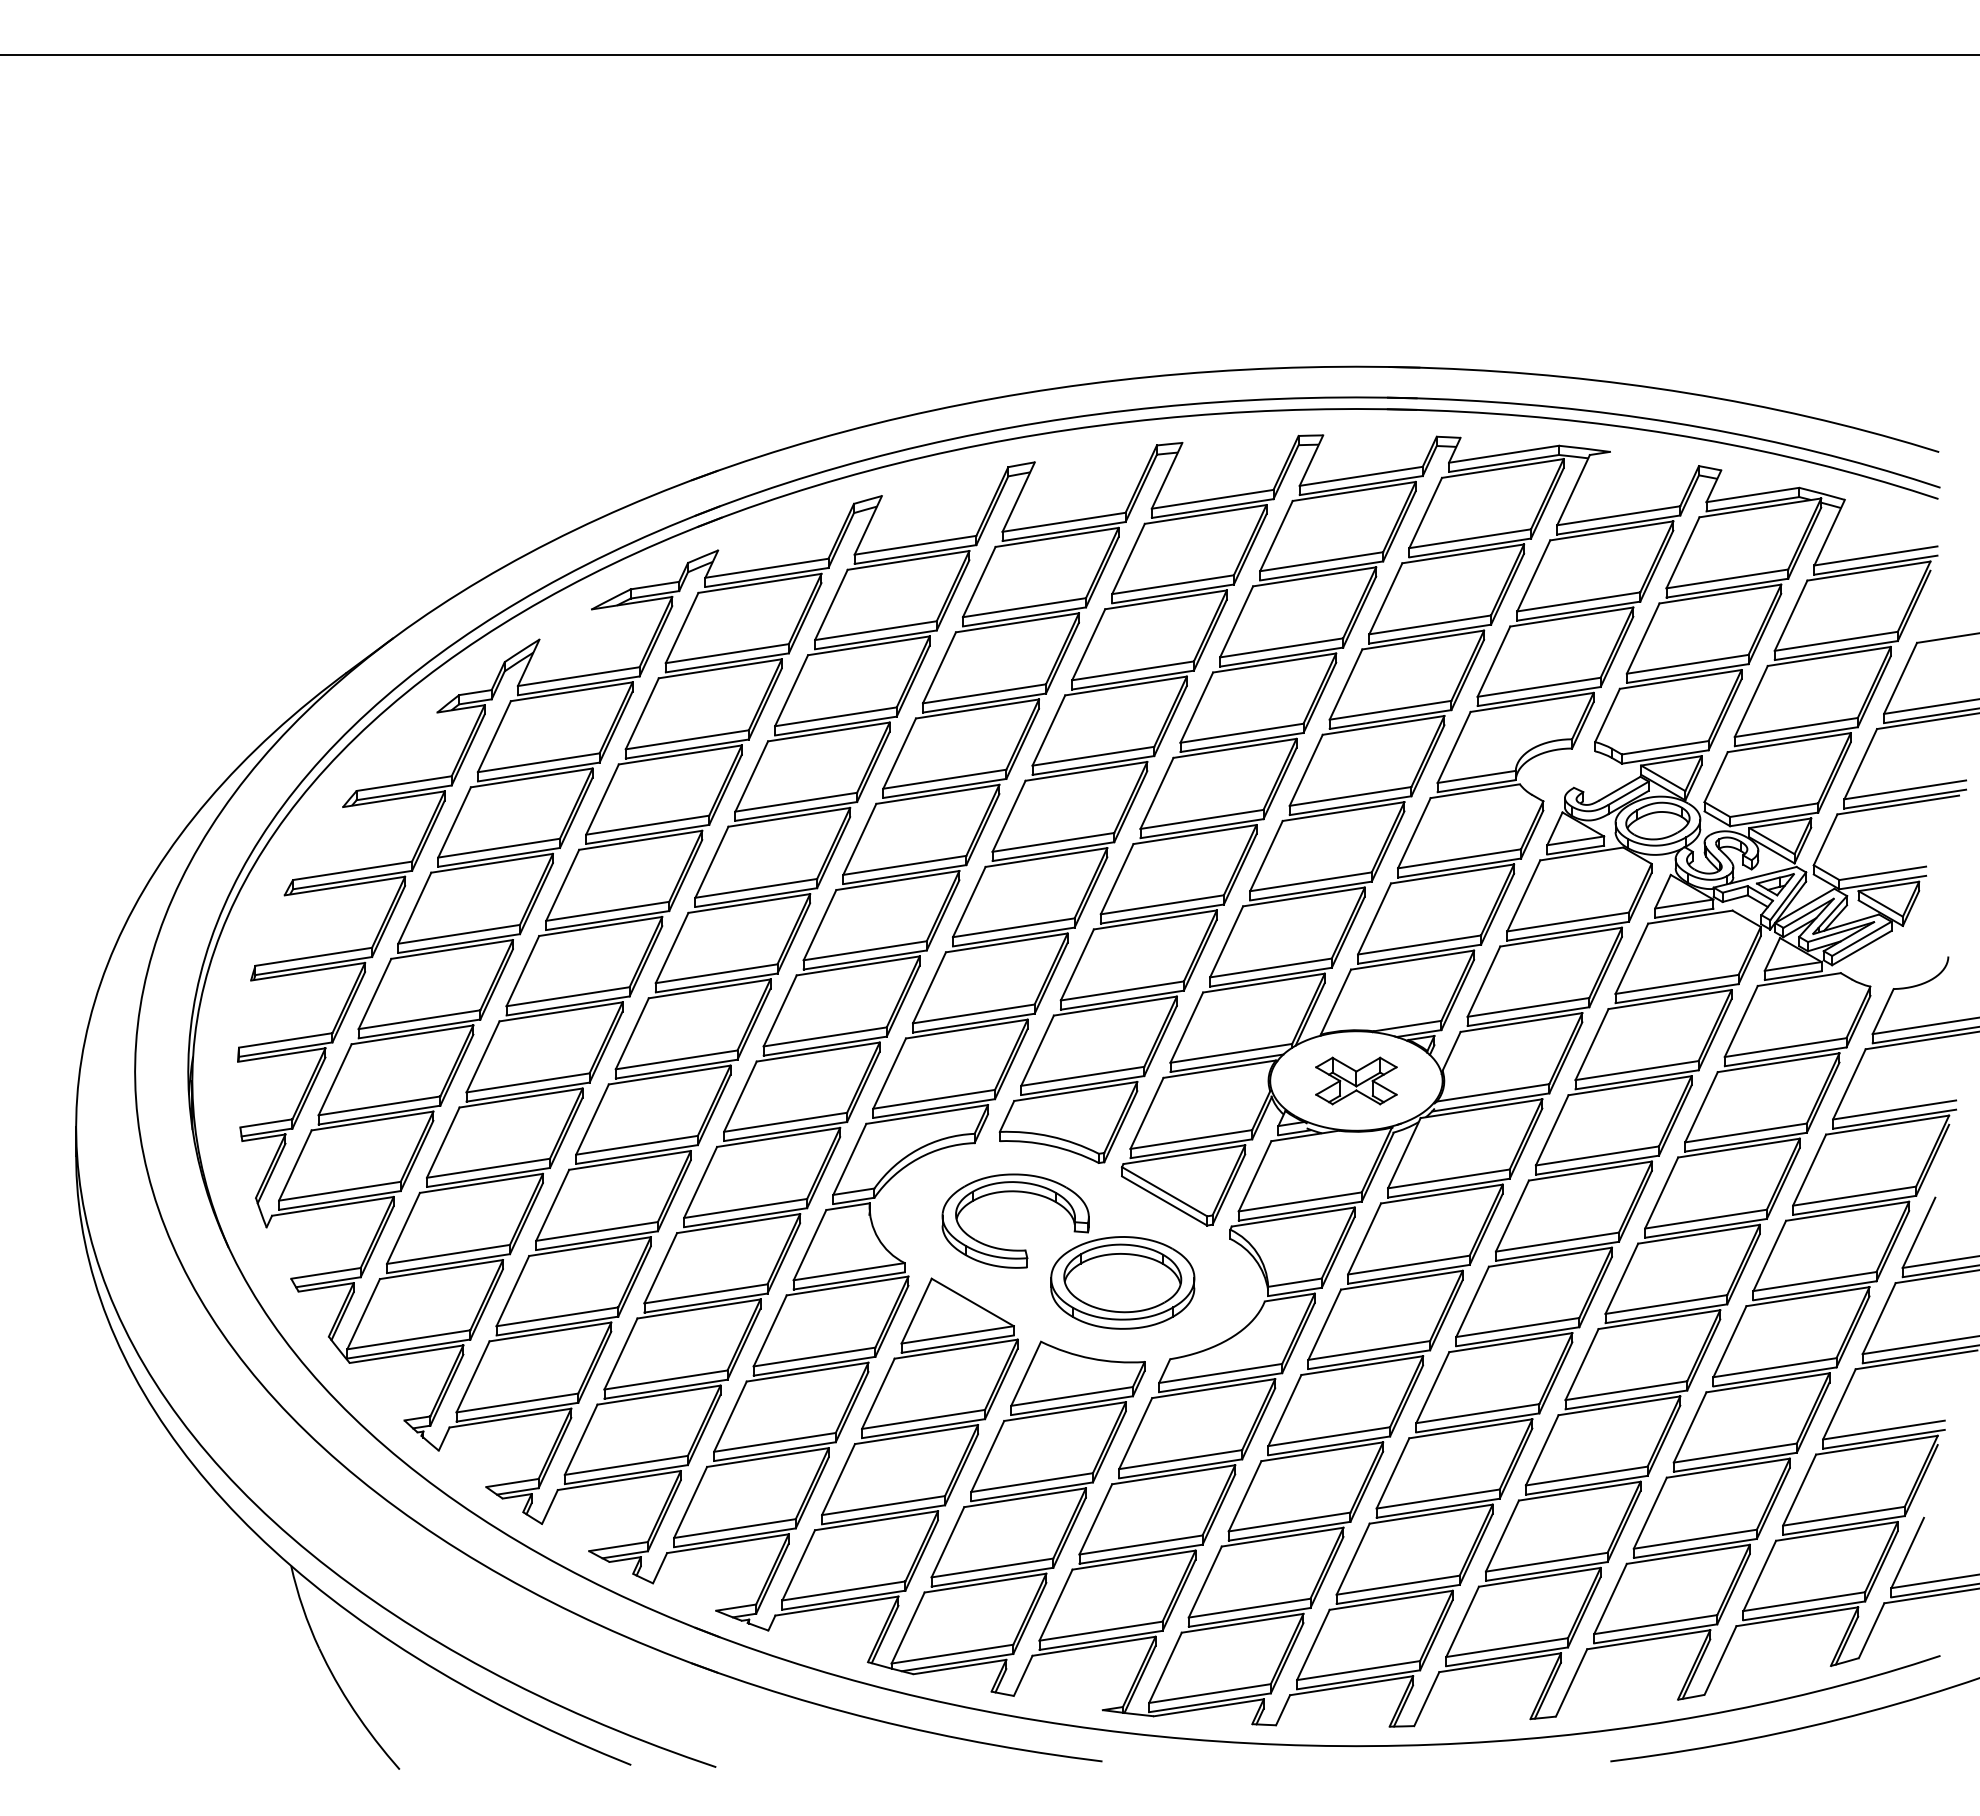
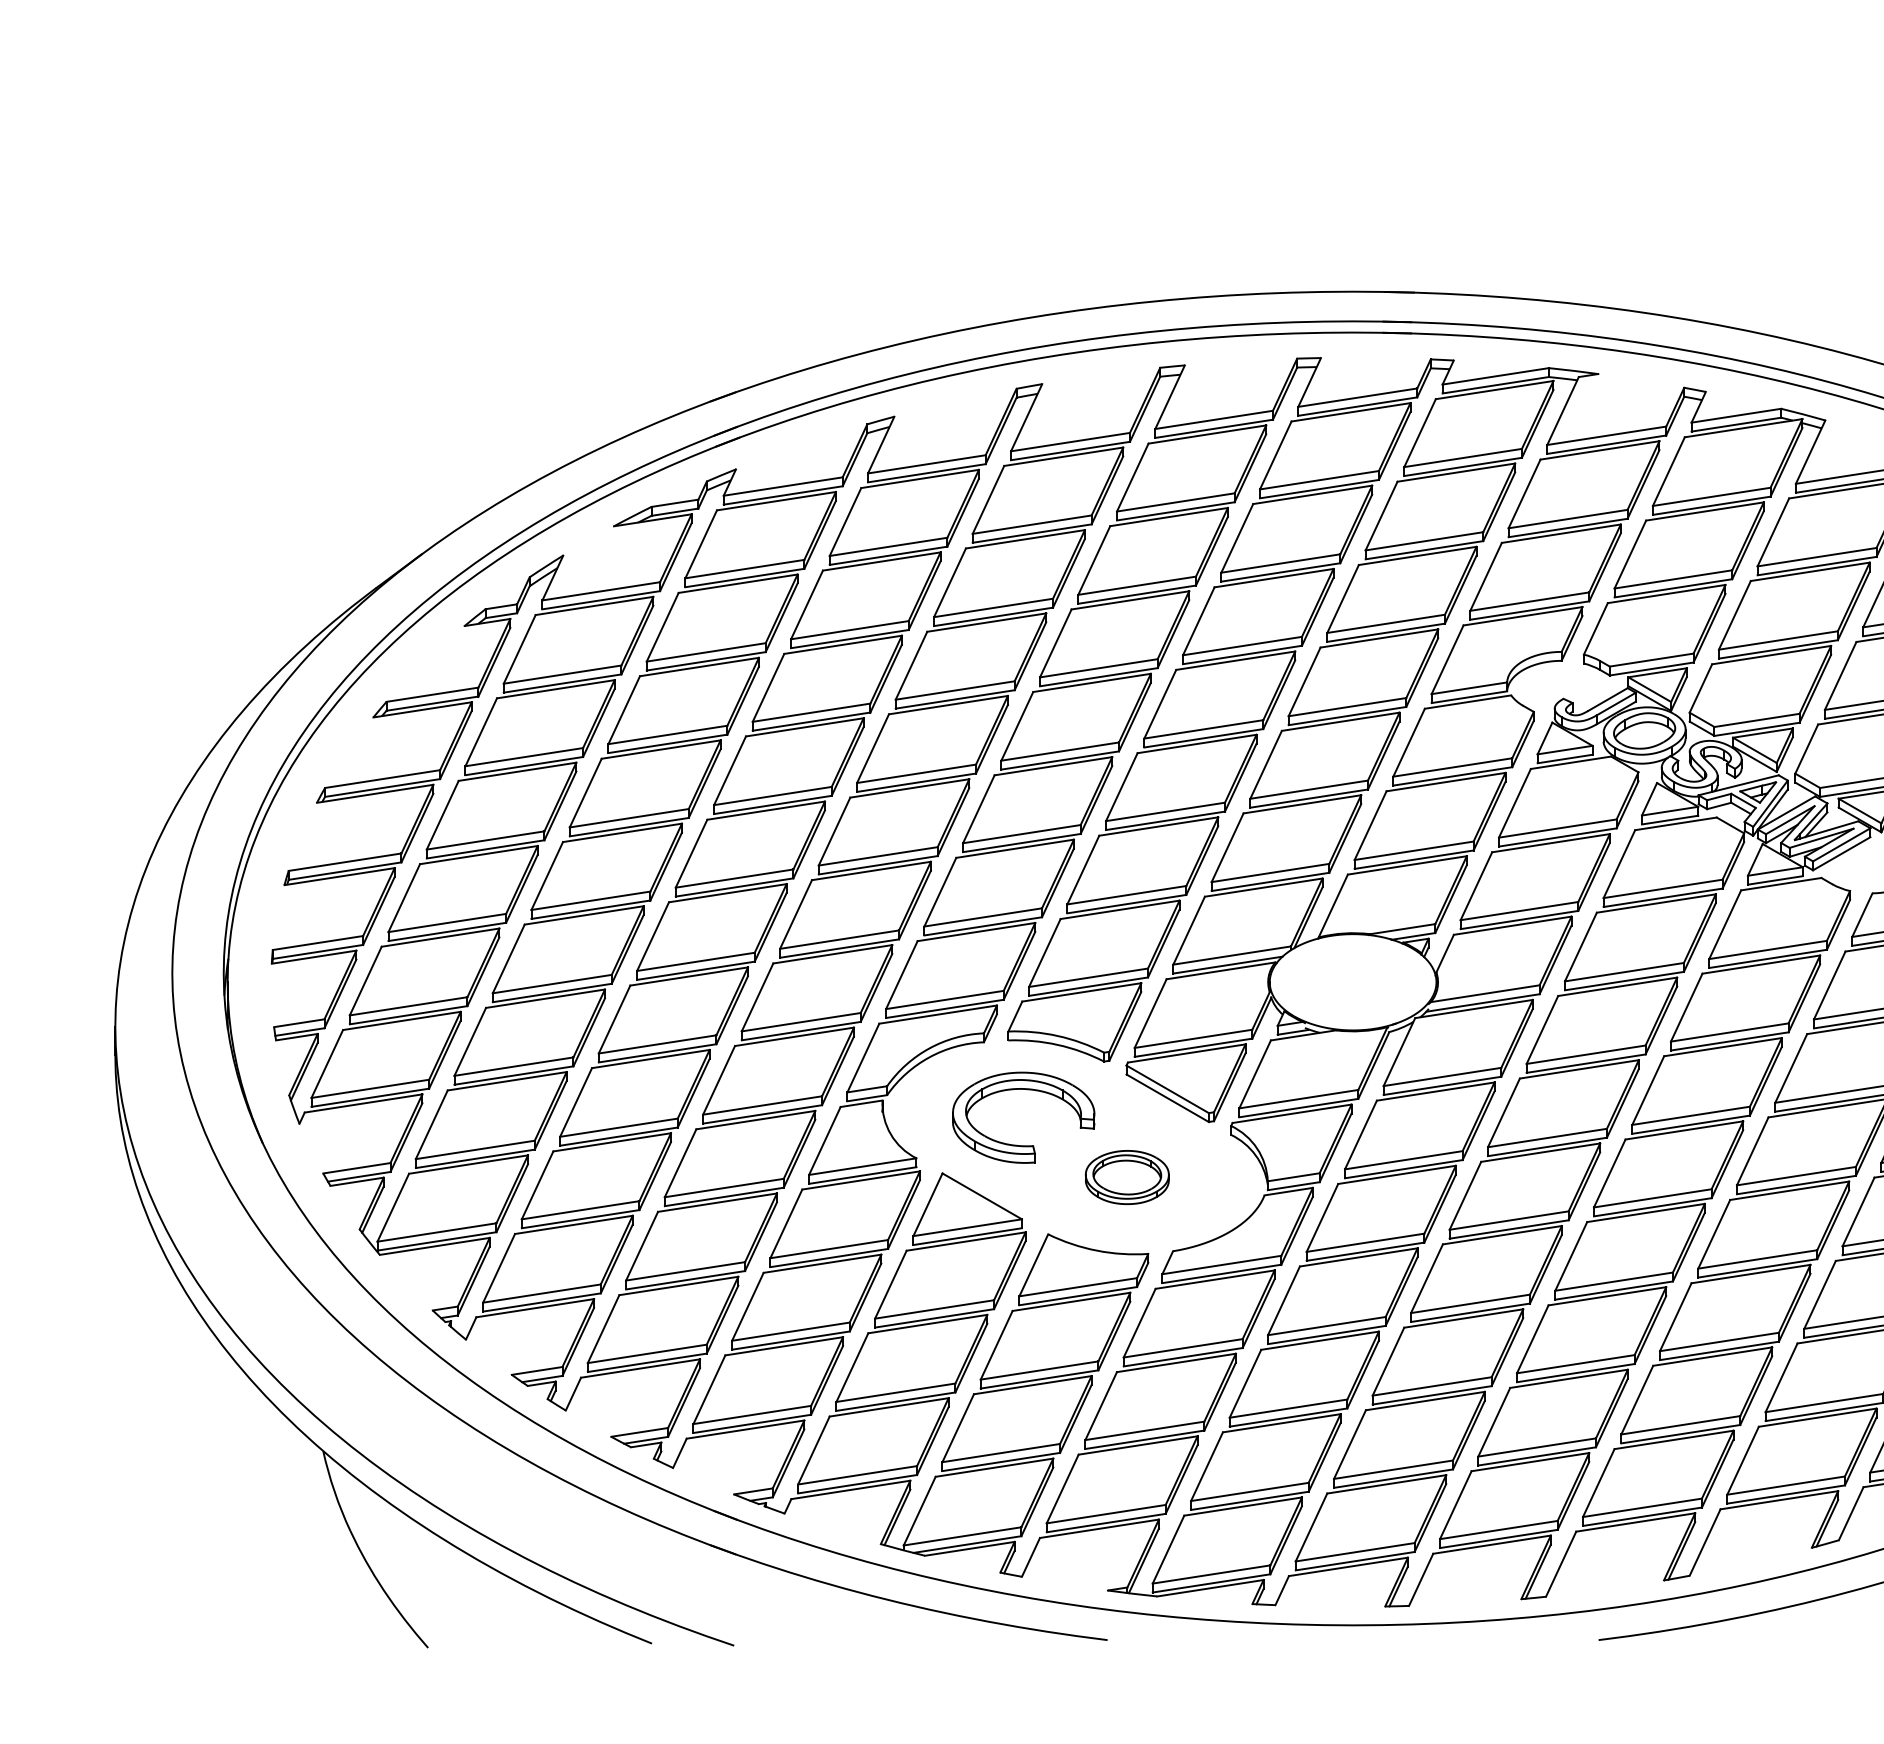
part: (1356, 1080) -> (1353, 981), removed
part: (1122, 1282) -> (1126, 1177), size x0.6

